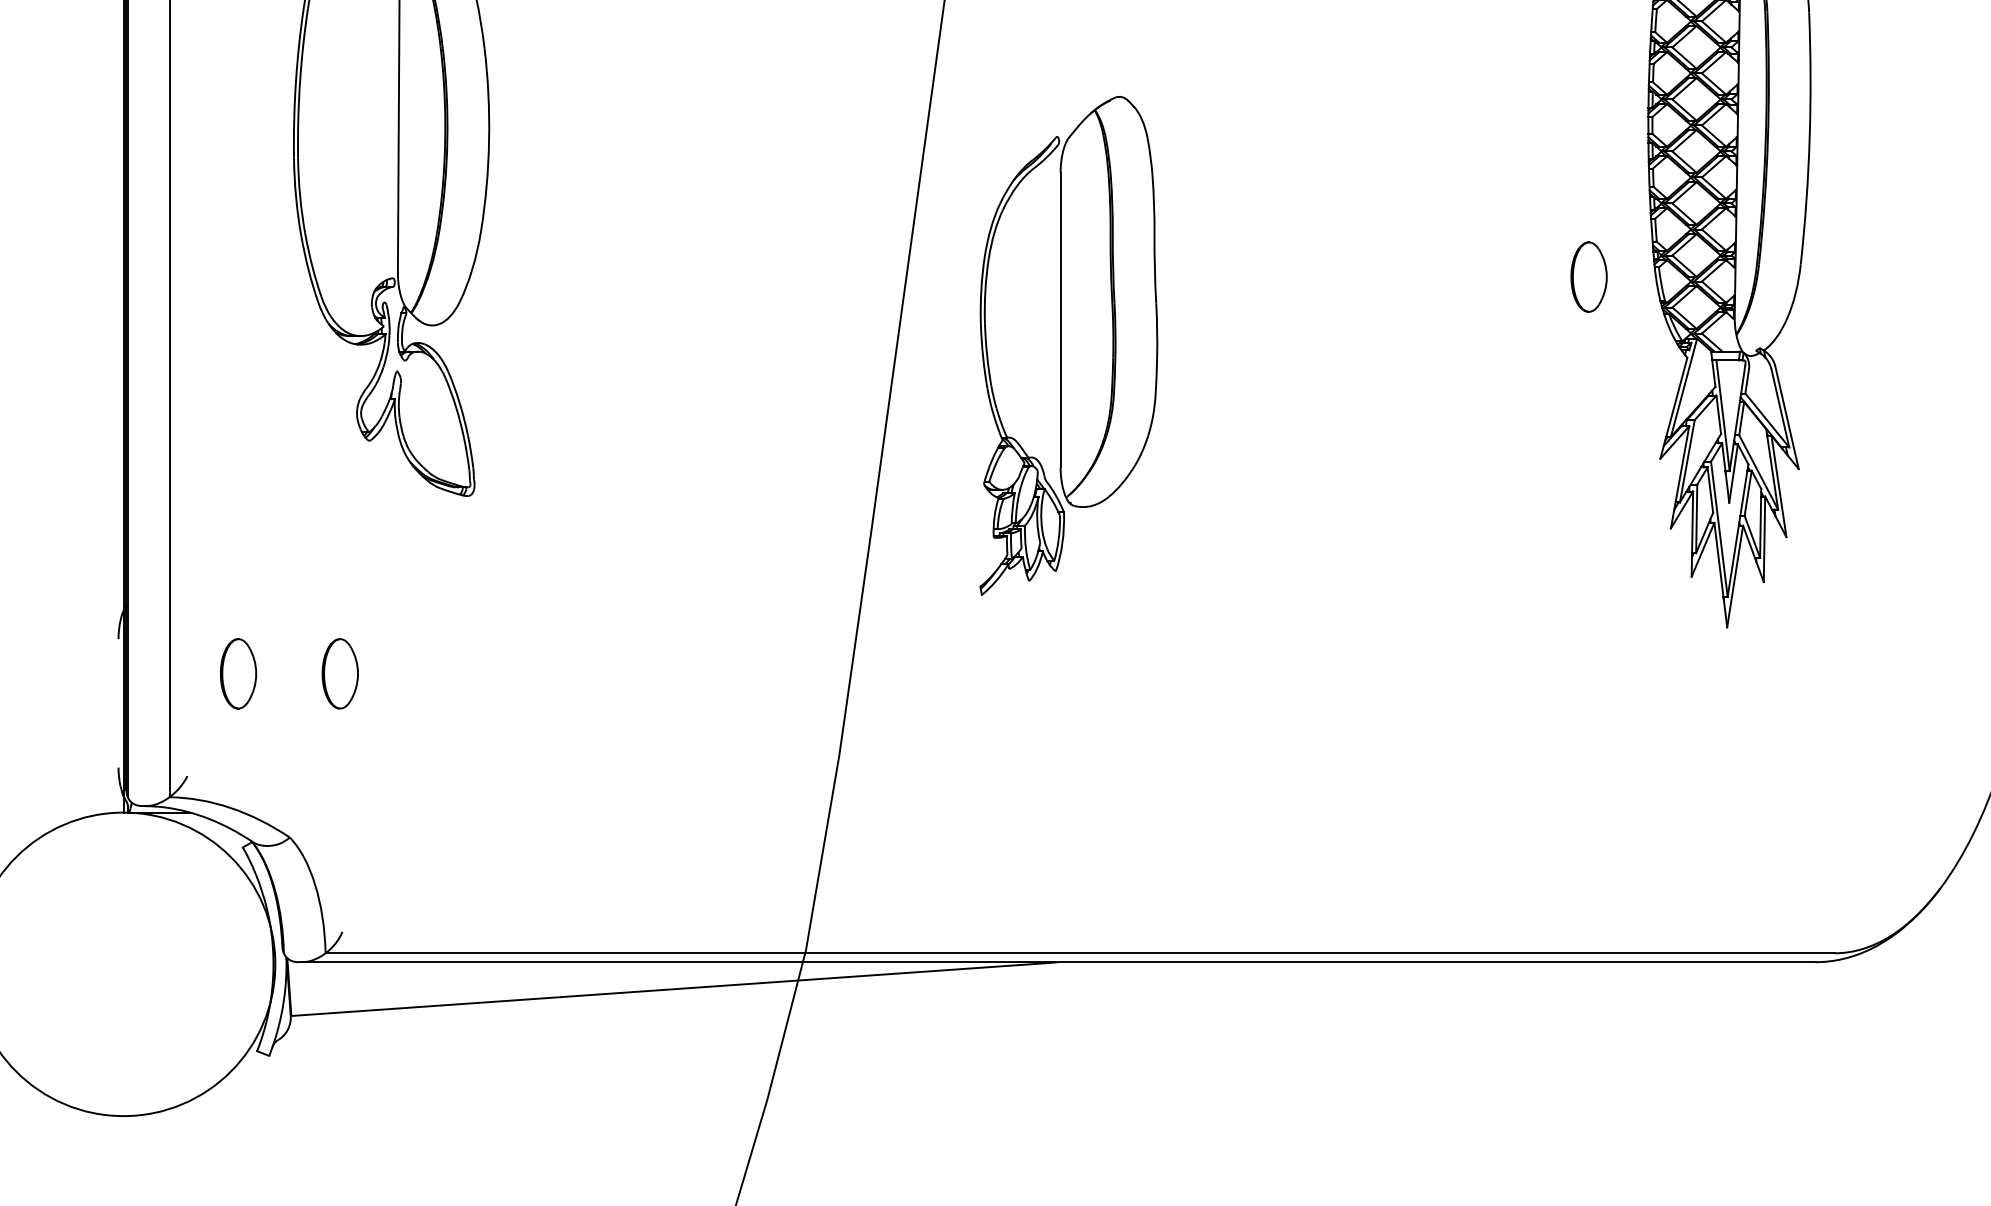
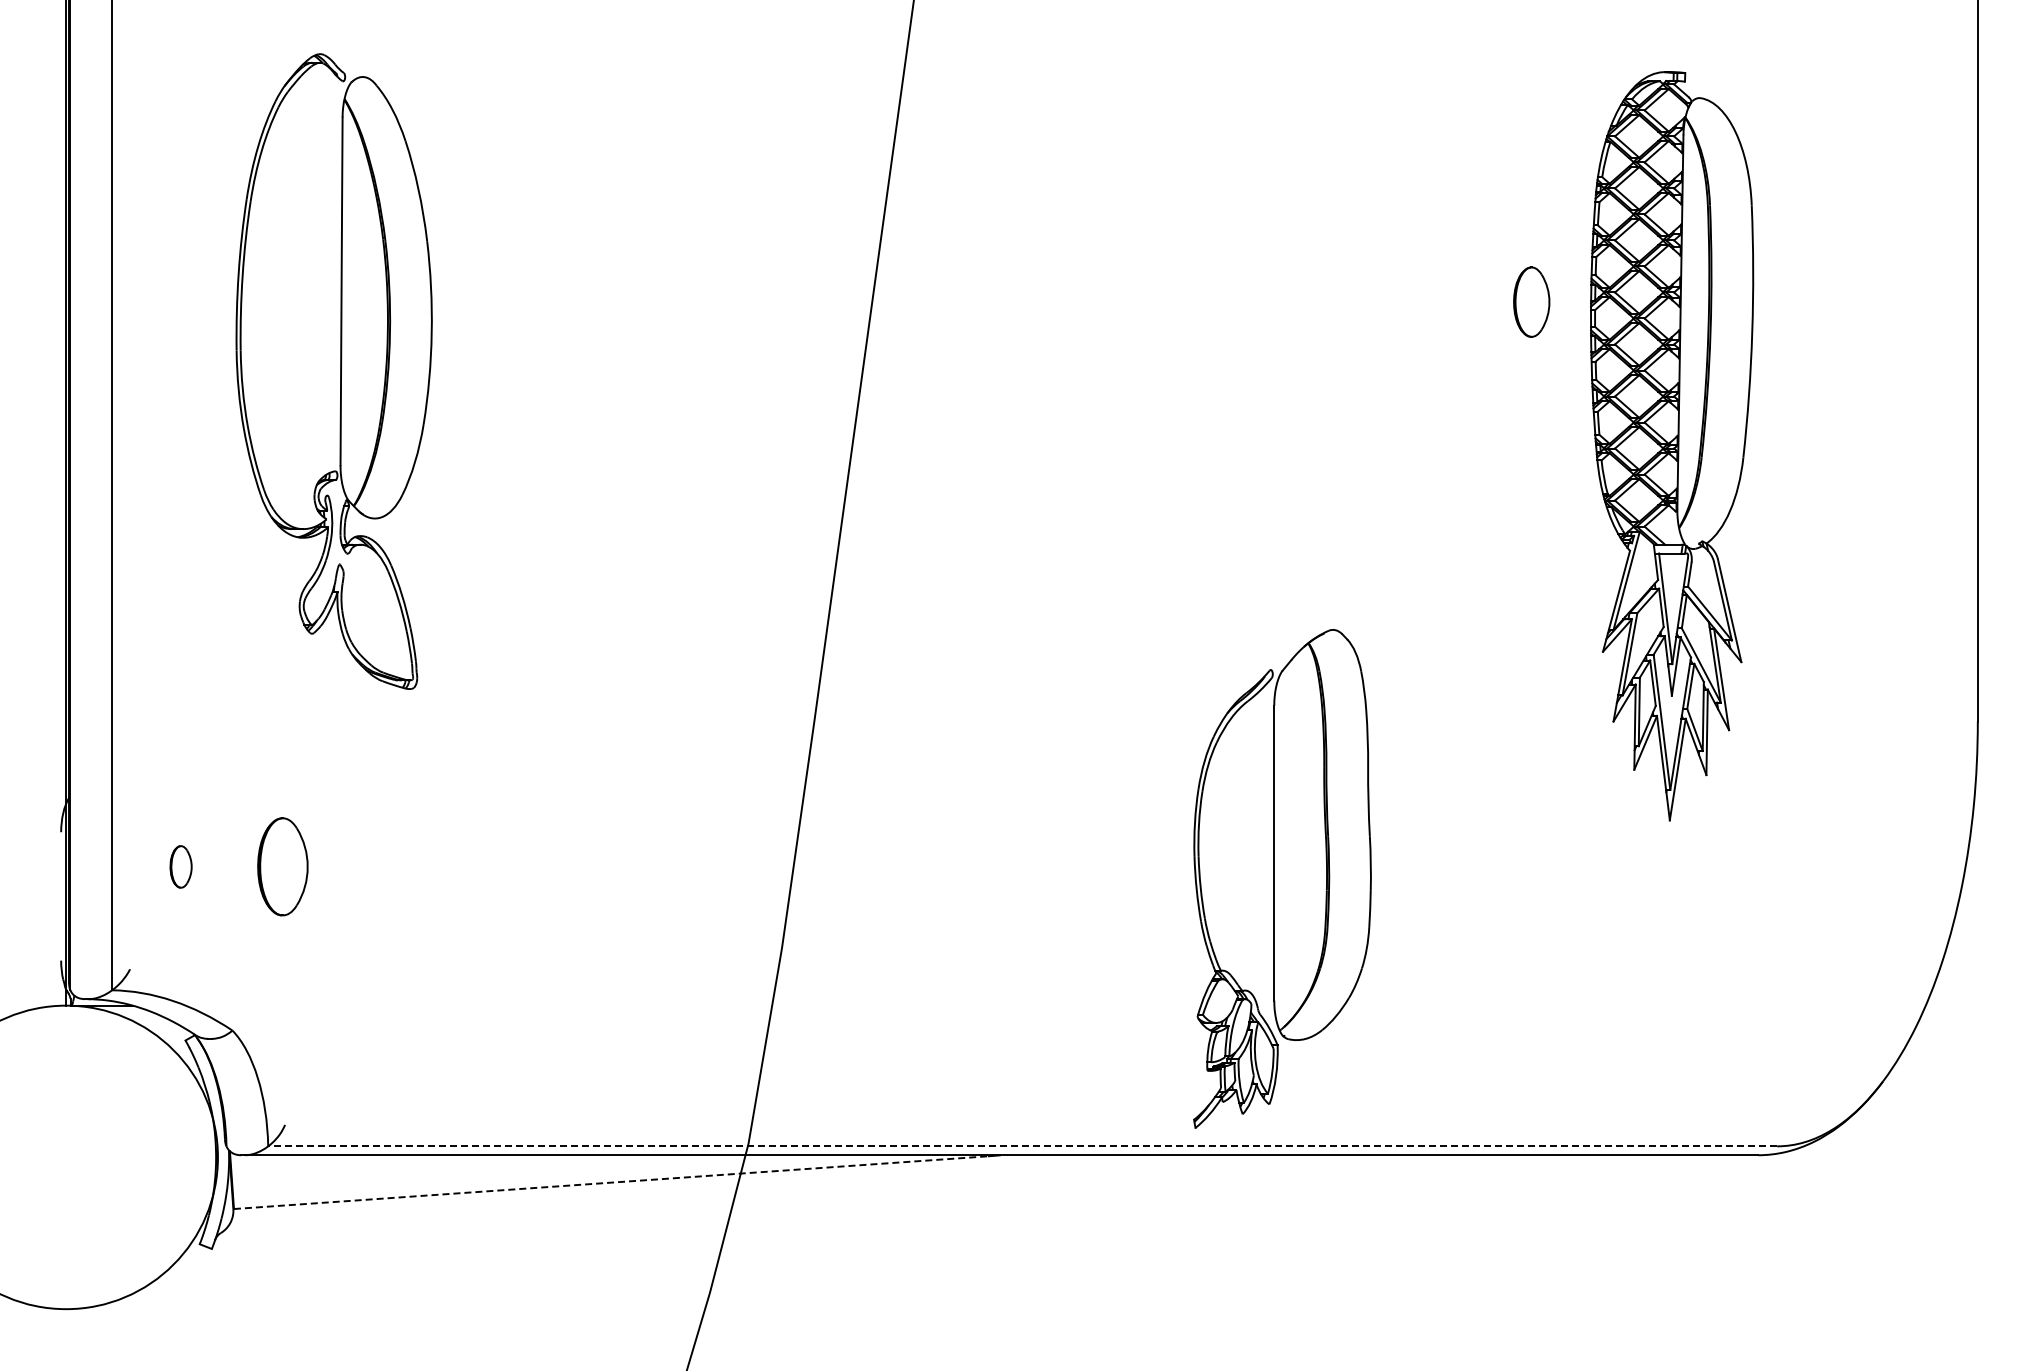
part: (1588, 276) -> (1531, 301), moved
part: (1068, 345) -> (1282, 878), moved
part: (237, 673) -> (180, 866), size x0.6
part: (339, 673) -> (282, 866), size x1.4
line: (1079, 953) -> (1022, 1146), solid -> dashed
line: (667, 989) -> (610, 1182), solid -> dashed

